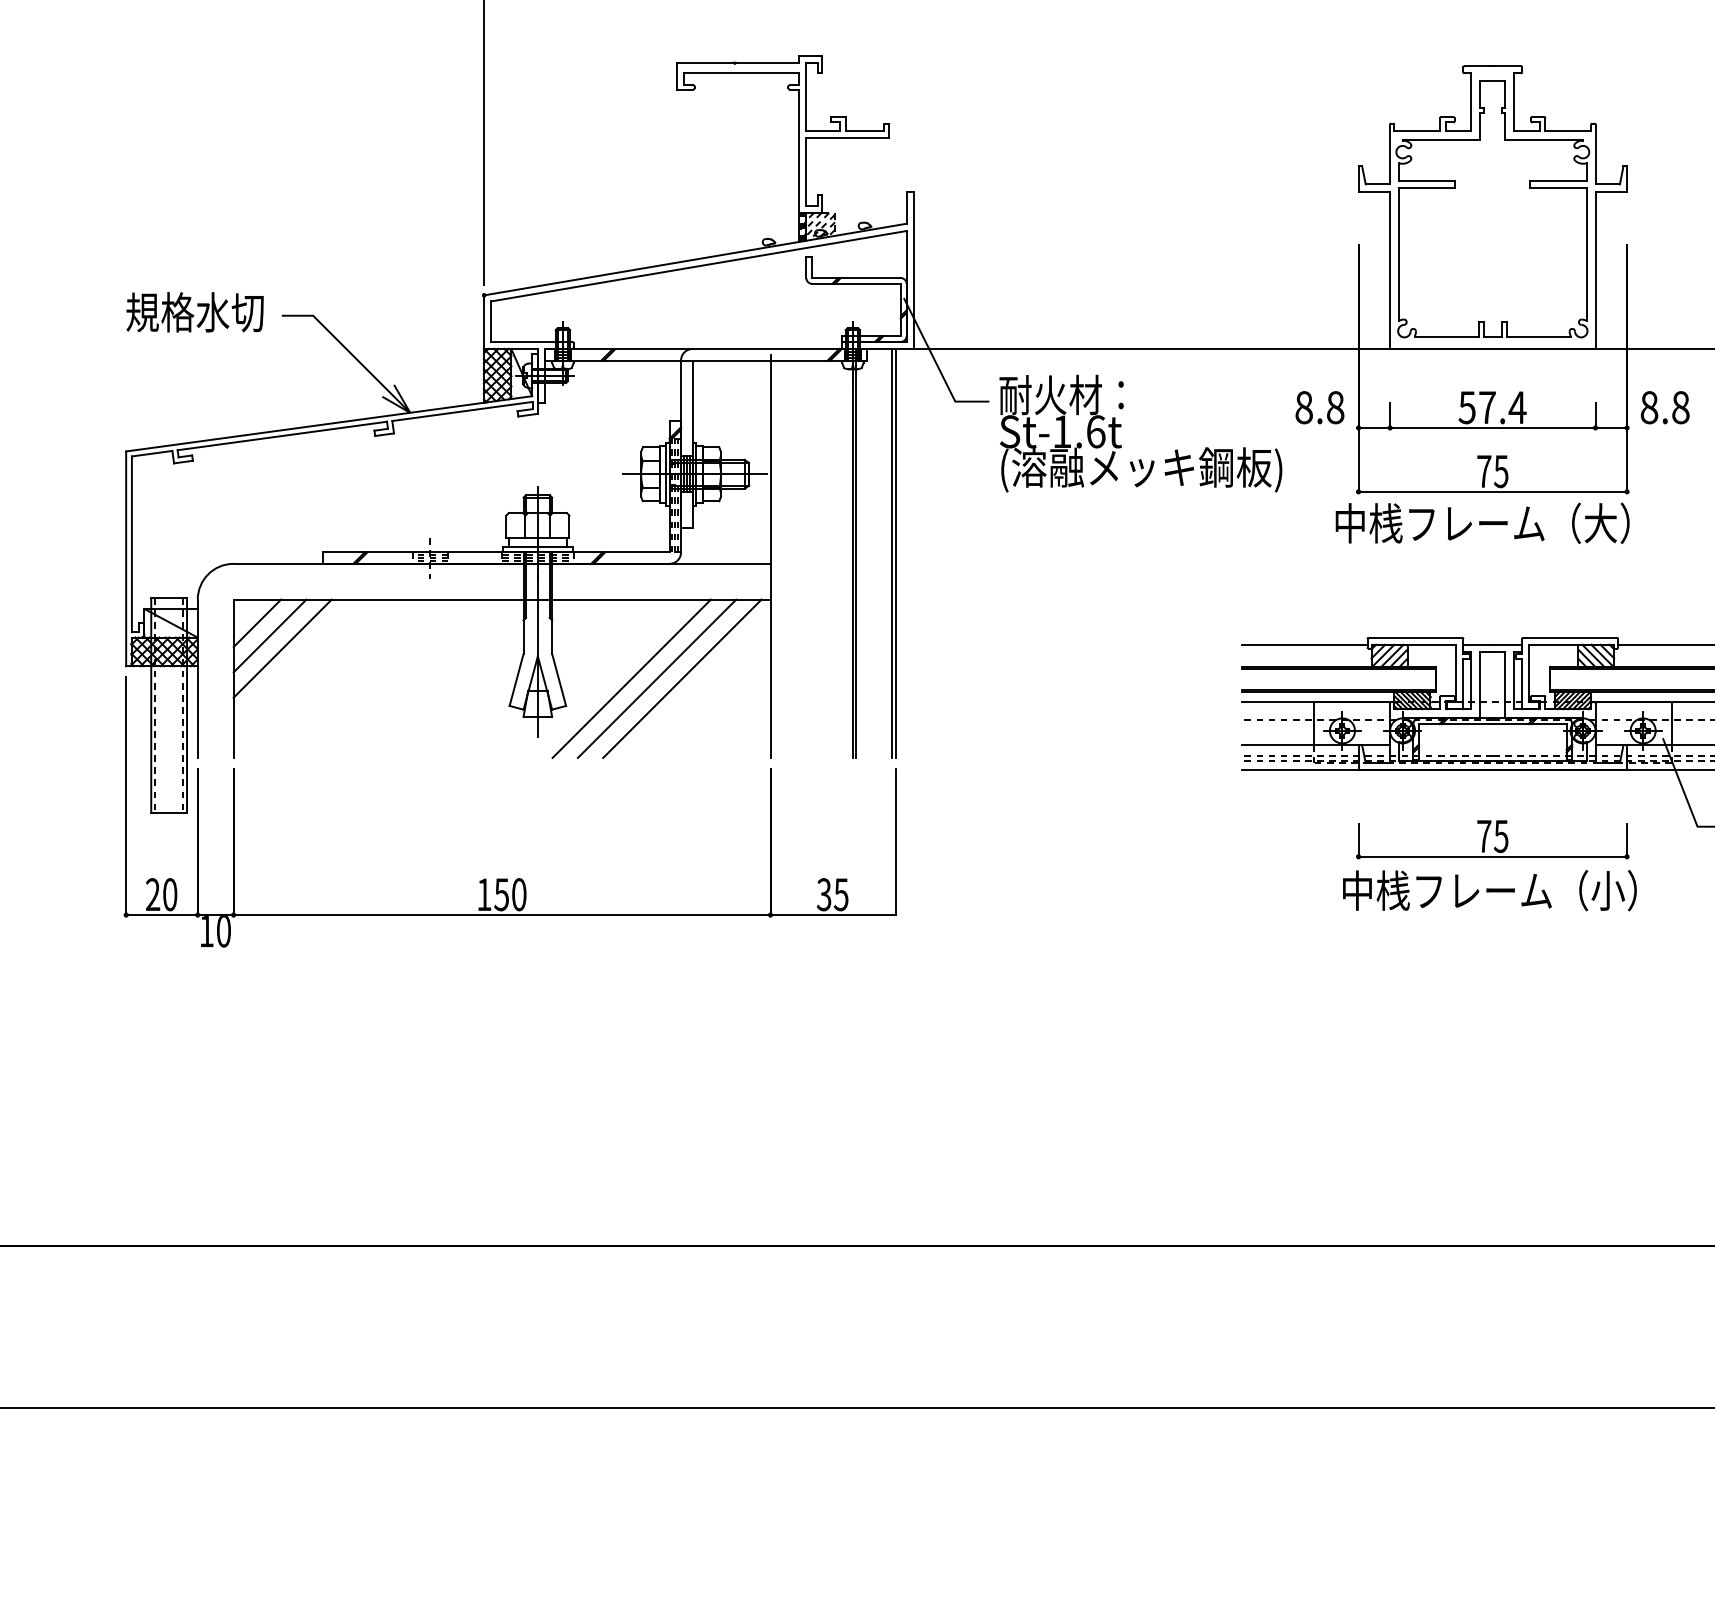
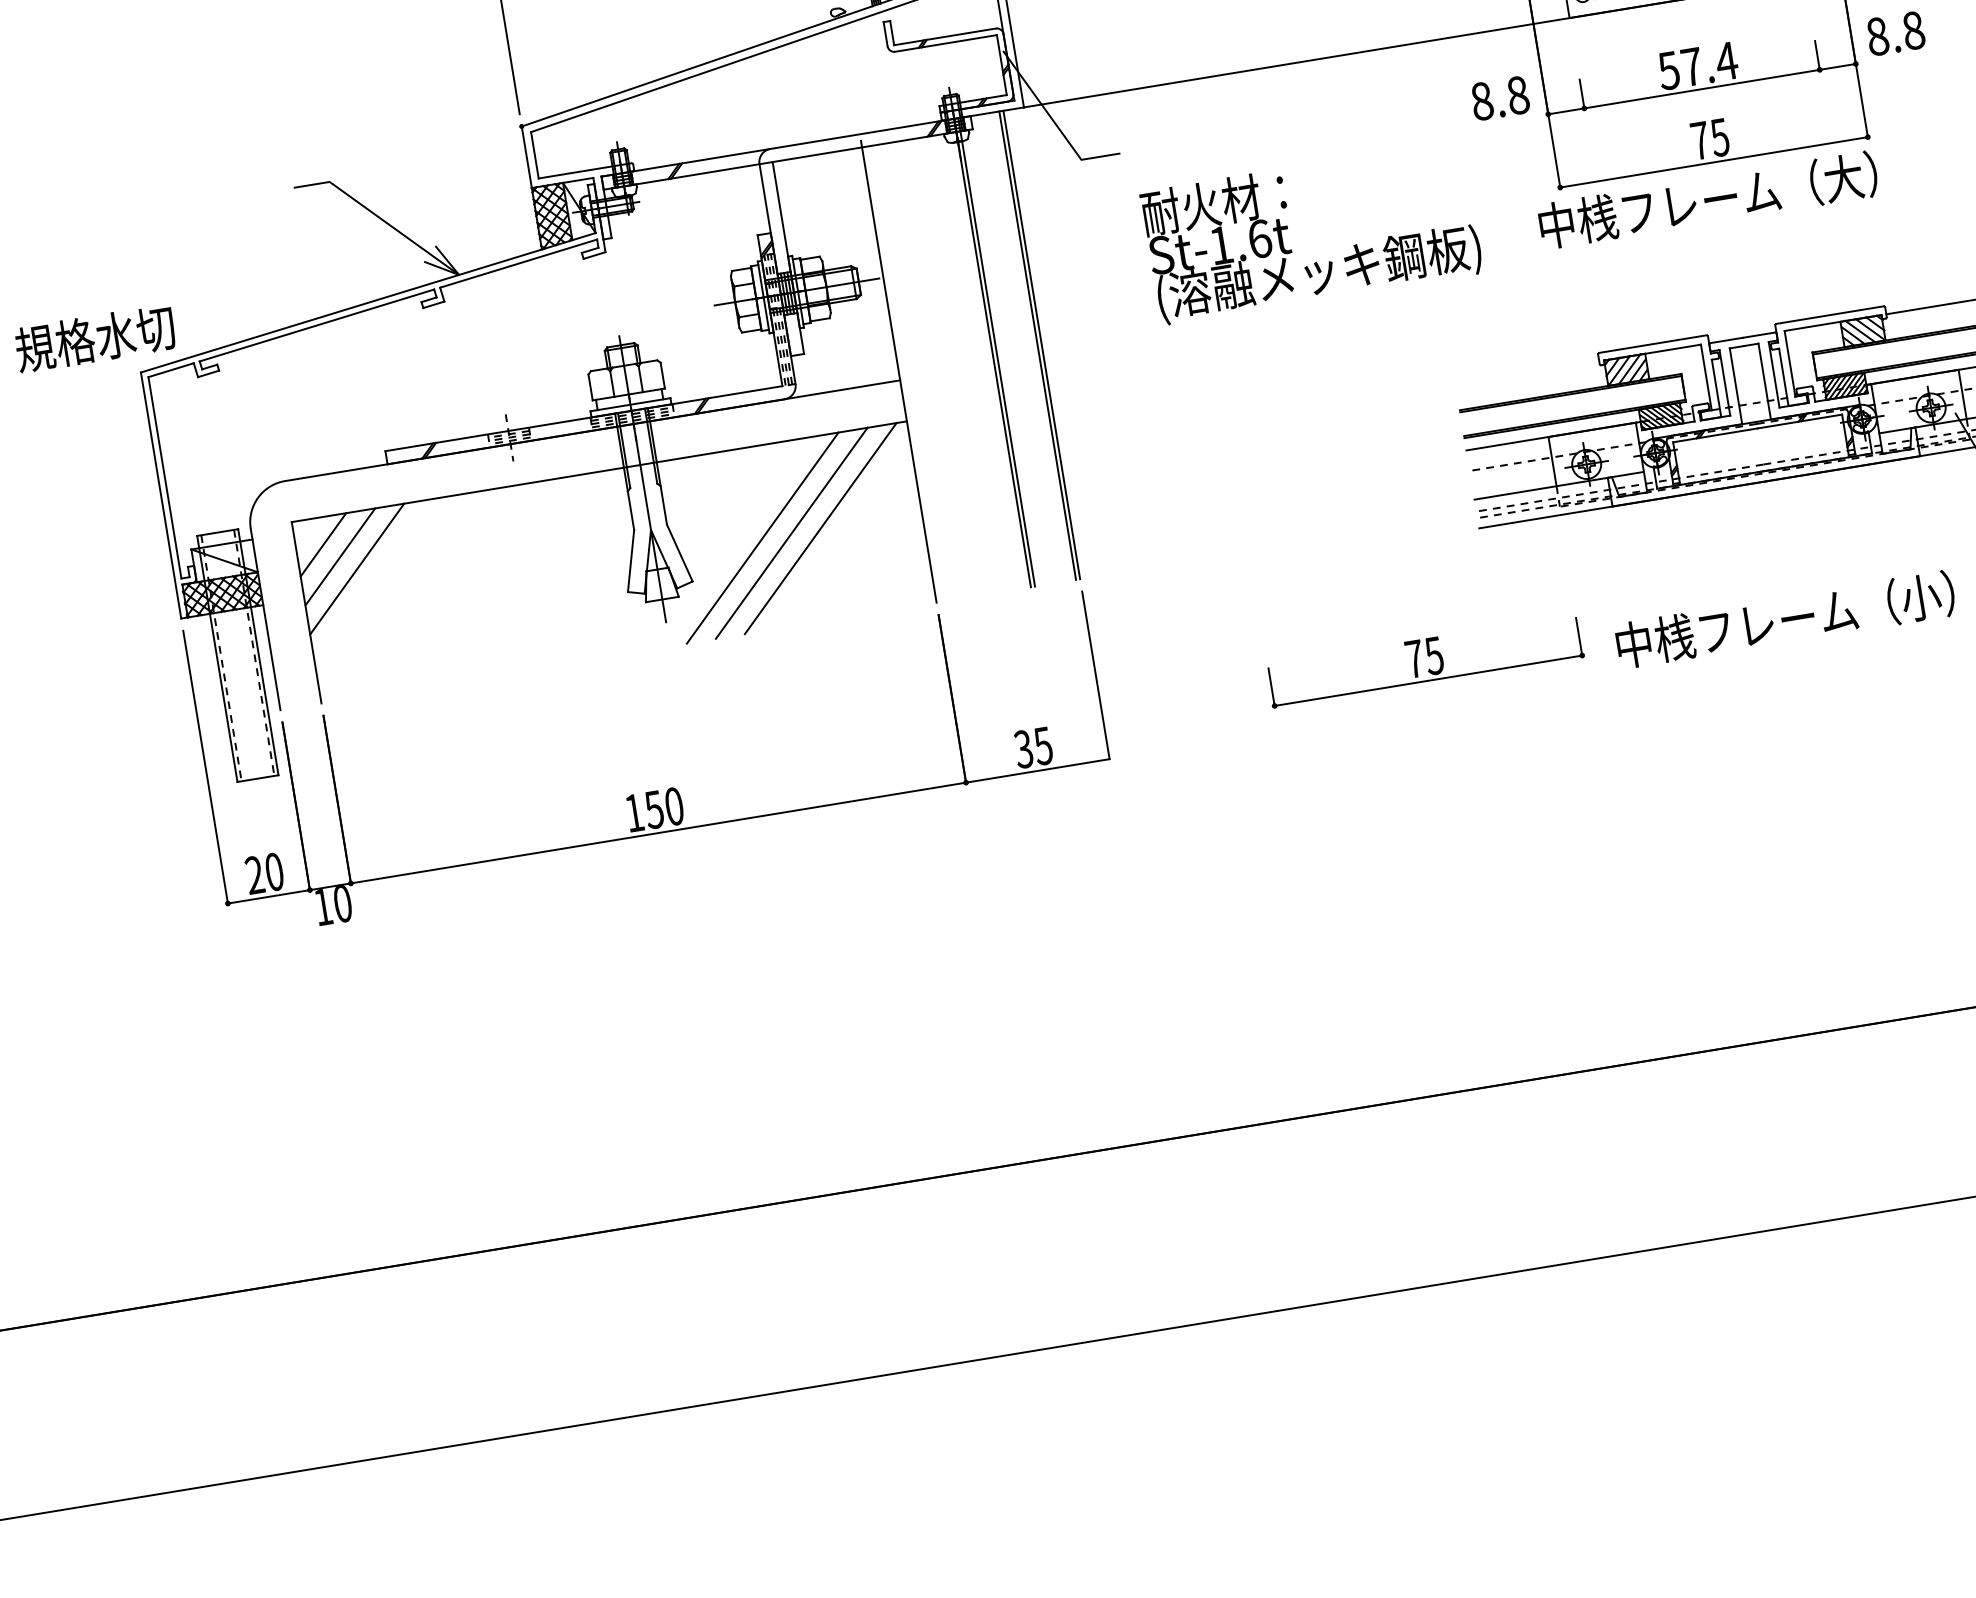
text: (194, 312) -> (94, 338), moved
text: (1140, 433) -> (1311, 232), moved
line: (1304, 644) -> (1526, 372), removed
part: (1492, 839) -> (1424, 661), moved

